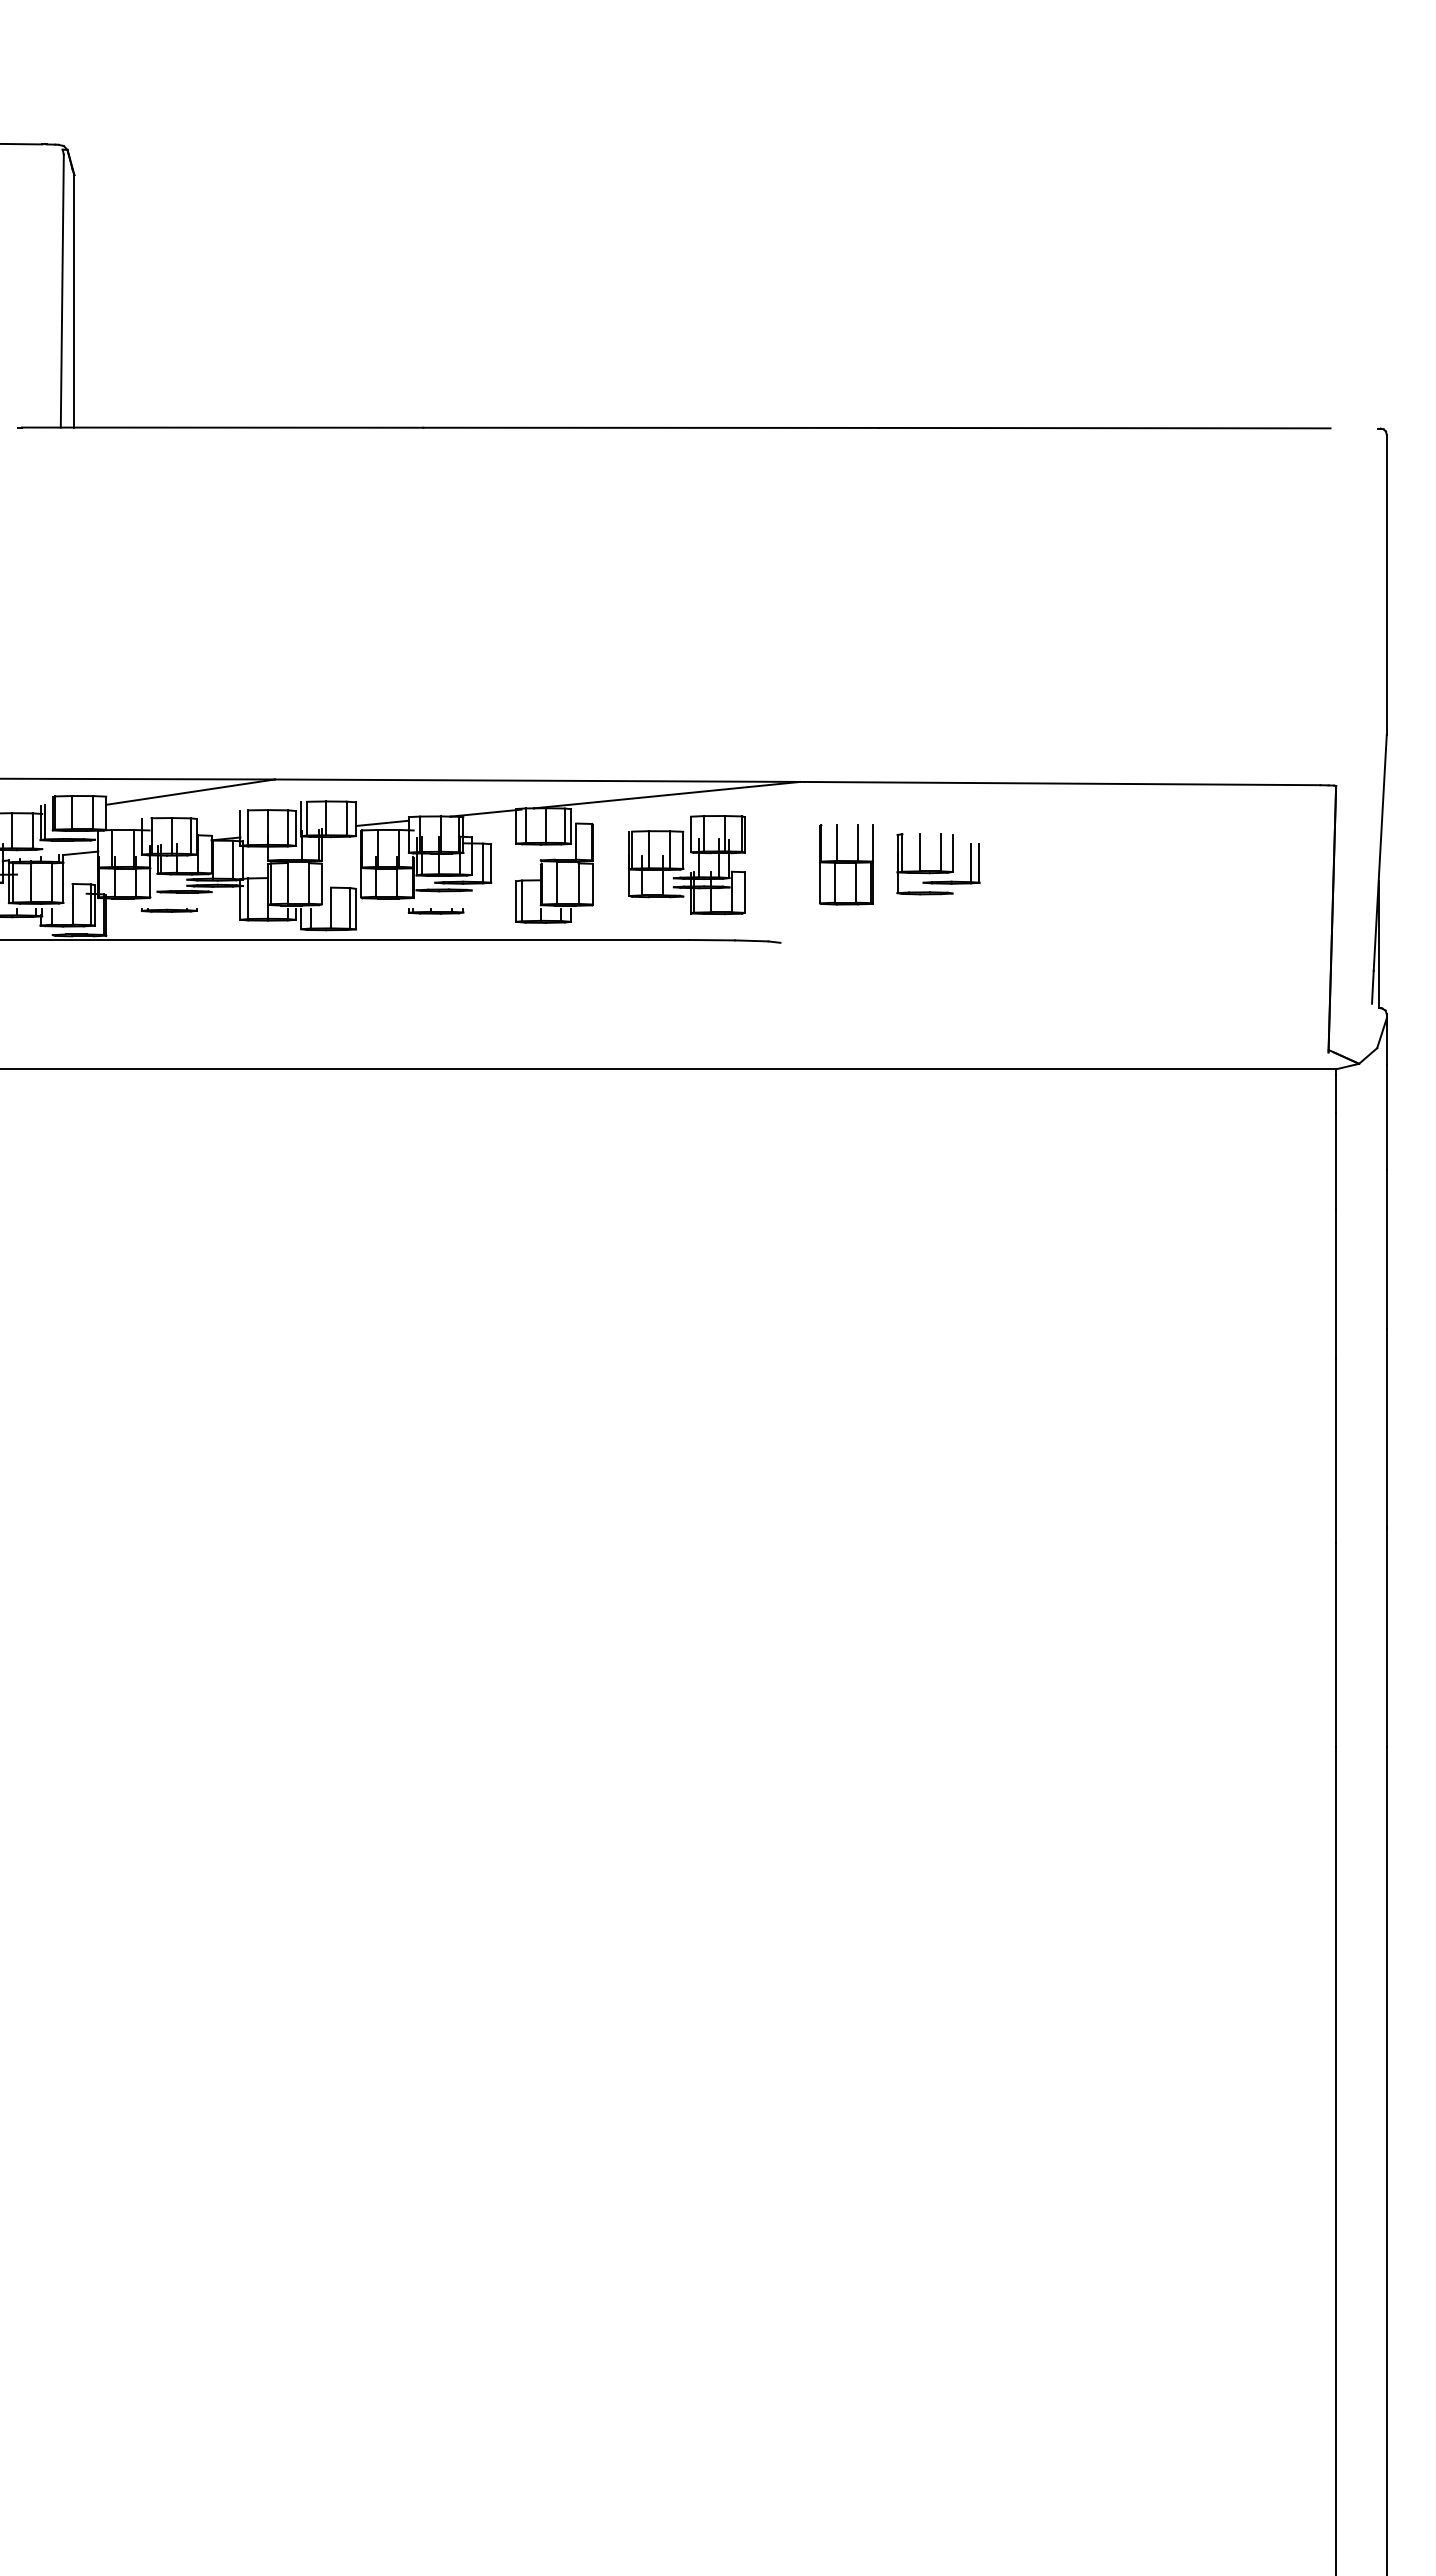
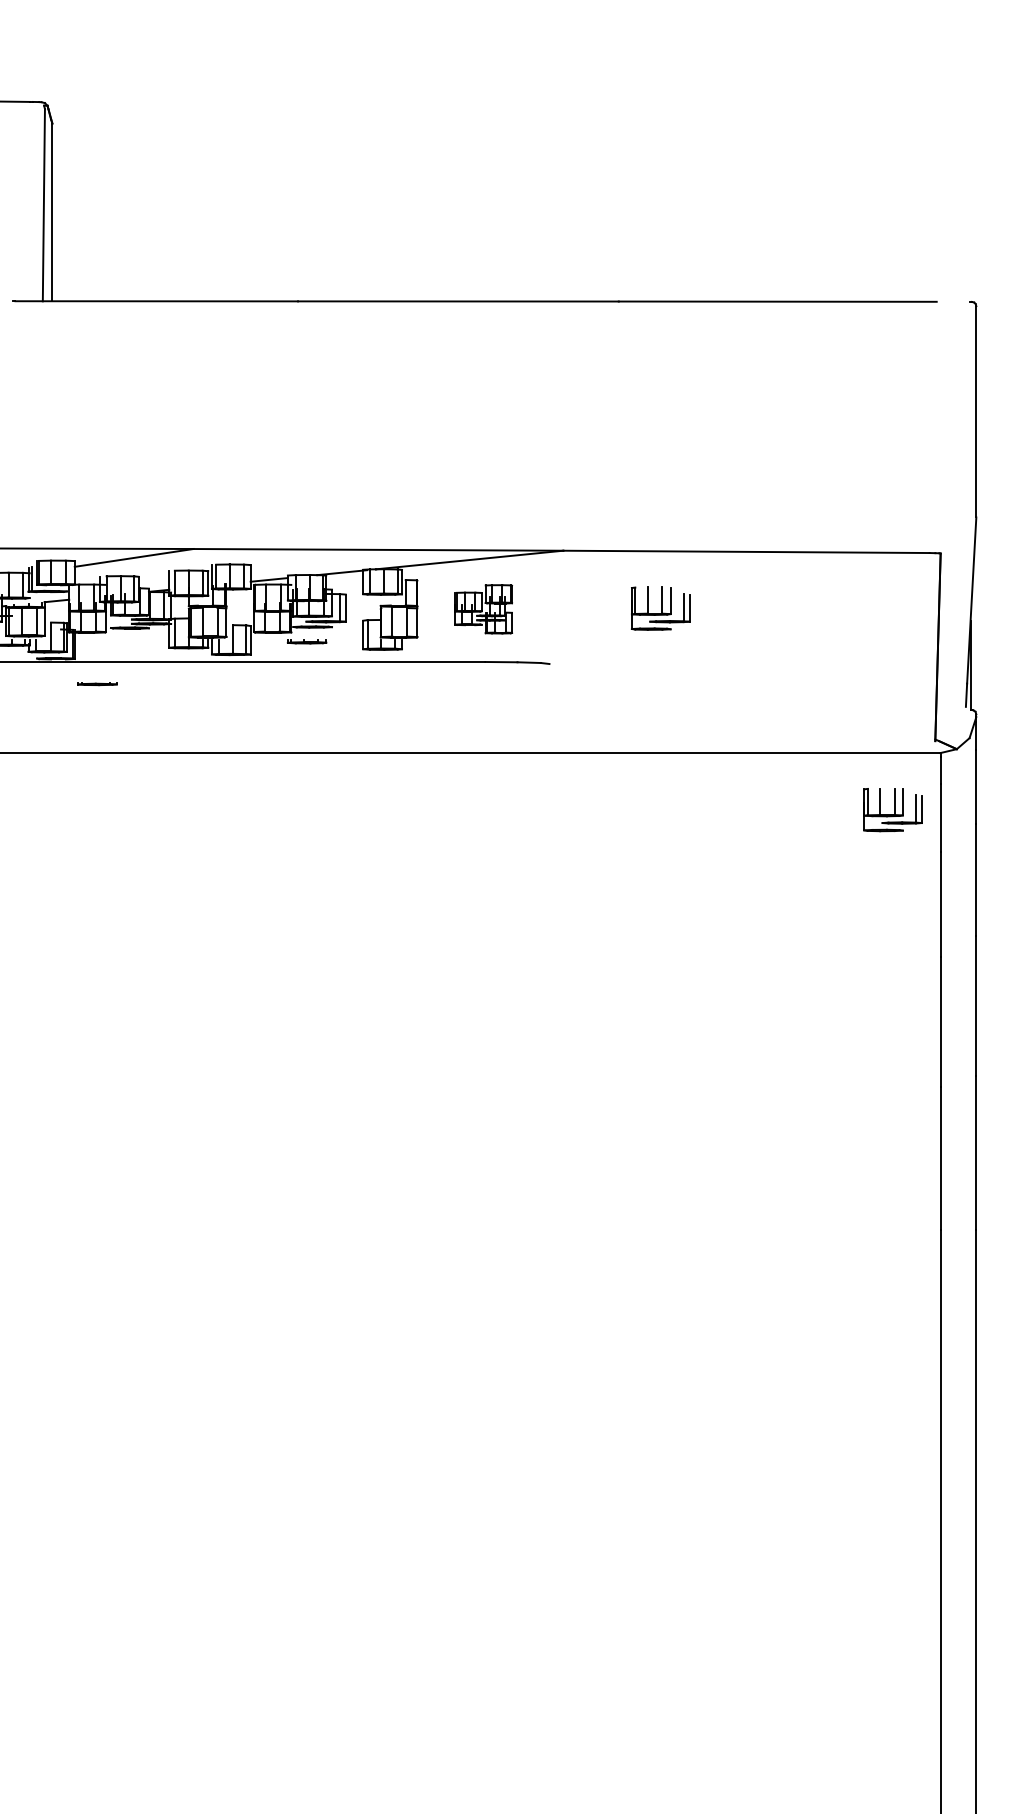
part: (846, 864) -> (595, 608), removed
part: (686, 865) -> (483, 609), size x0.7
line: (169, 910) -> (97, 684), moved
part: (1268, 1150) -> (893, 810), added

